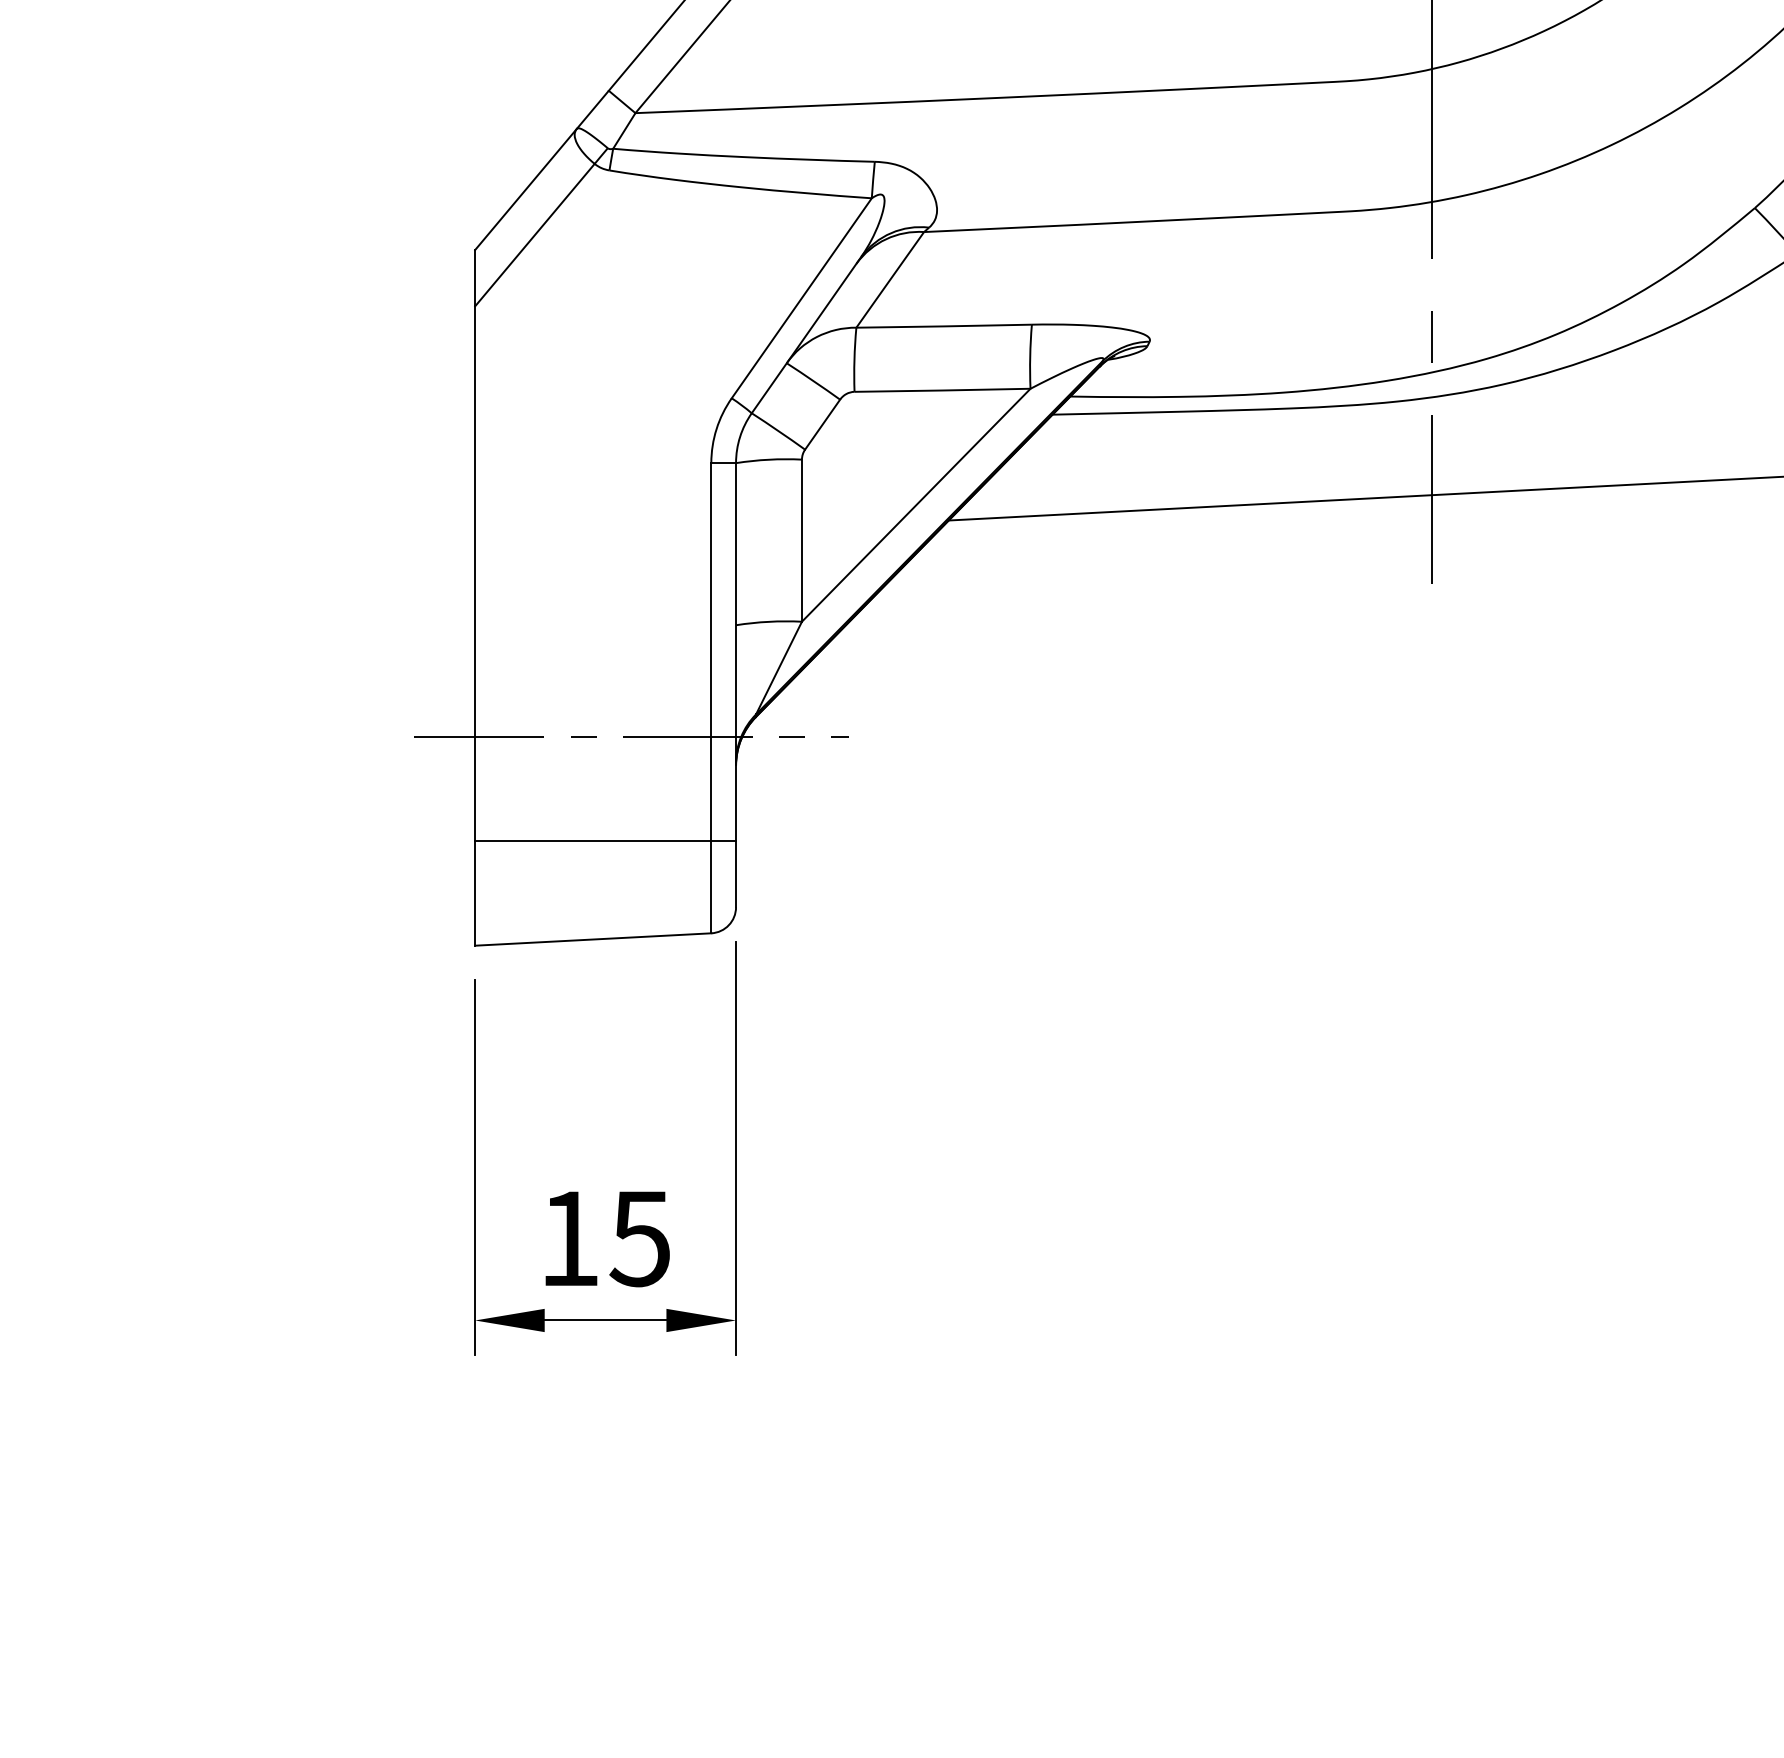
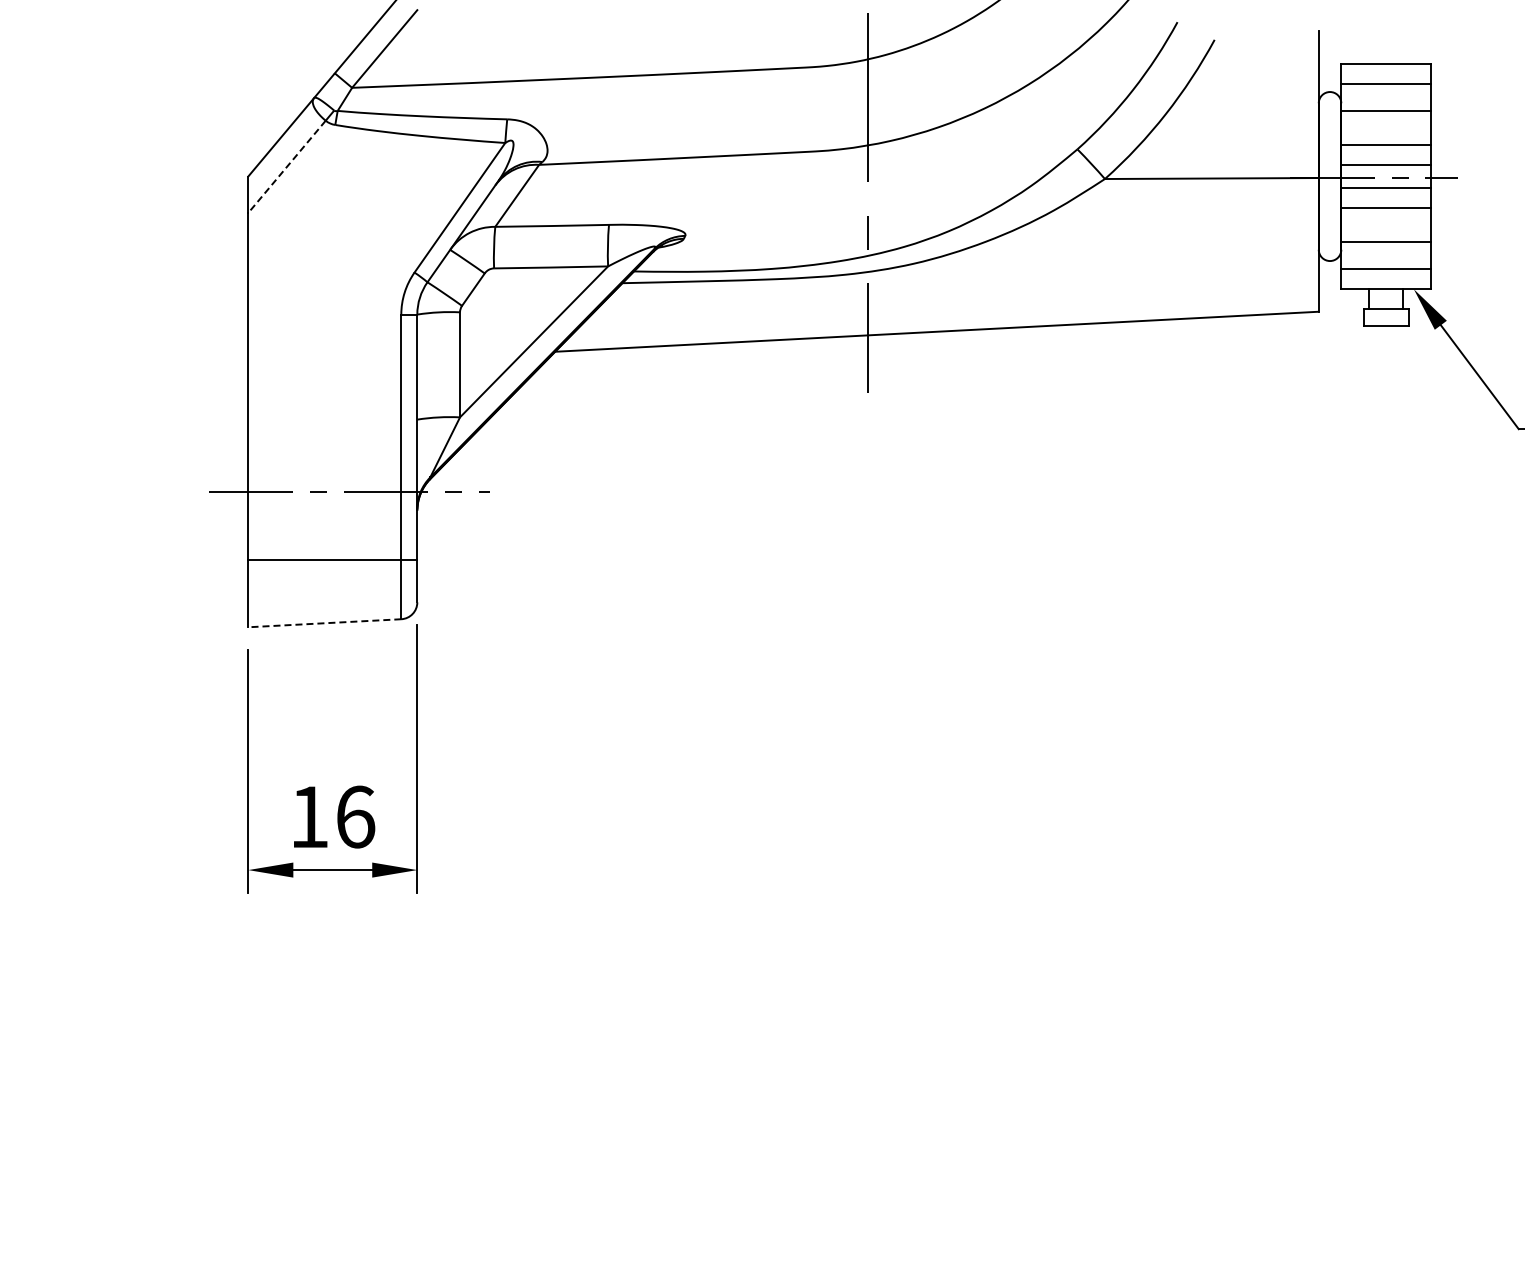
line: (534, 236) -> (286, 167), solid -> dashed
line: (592, 939) -> (324, 623), solid -> dashed
text: (640, 1237) -> (355, 816), 15 -> 16

